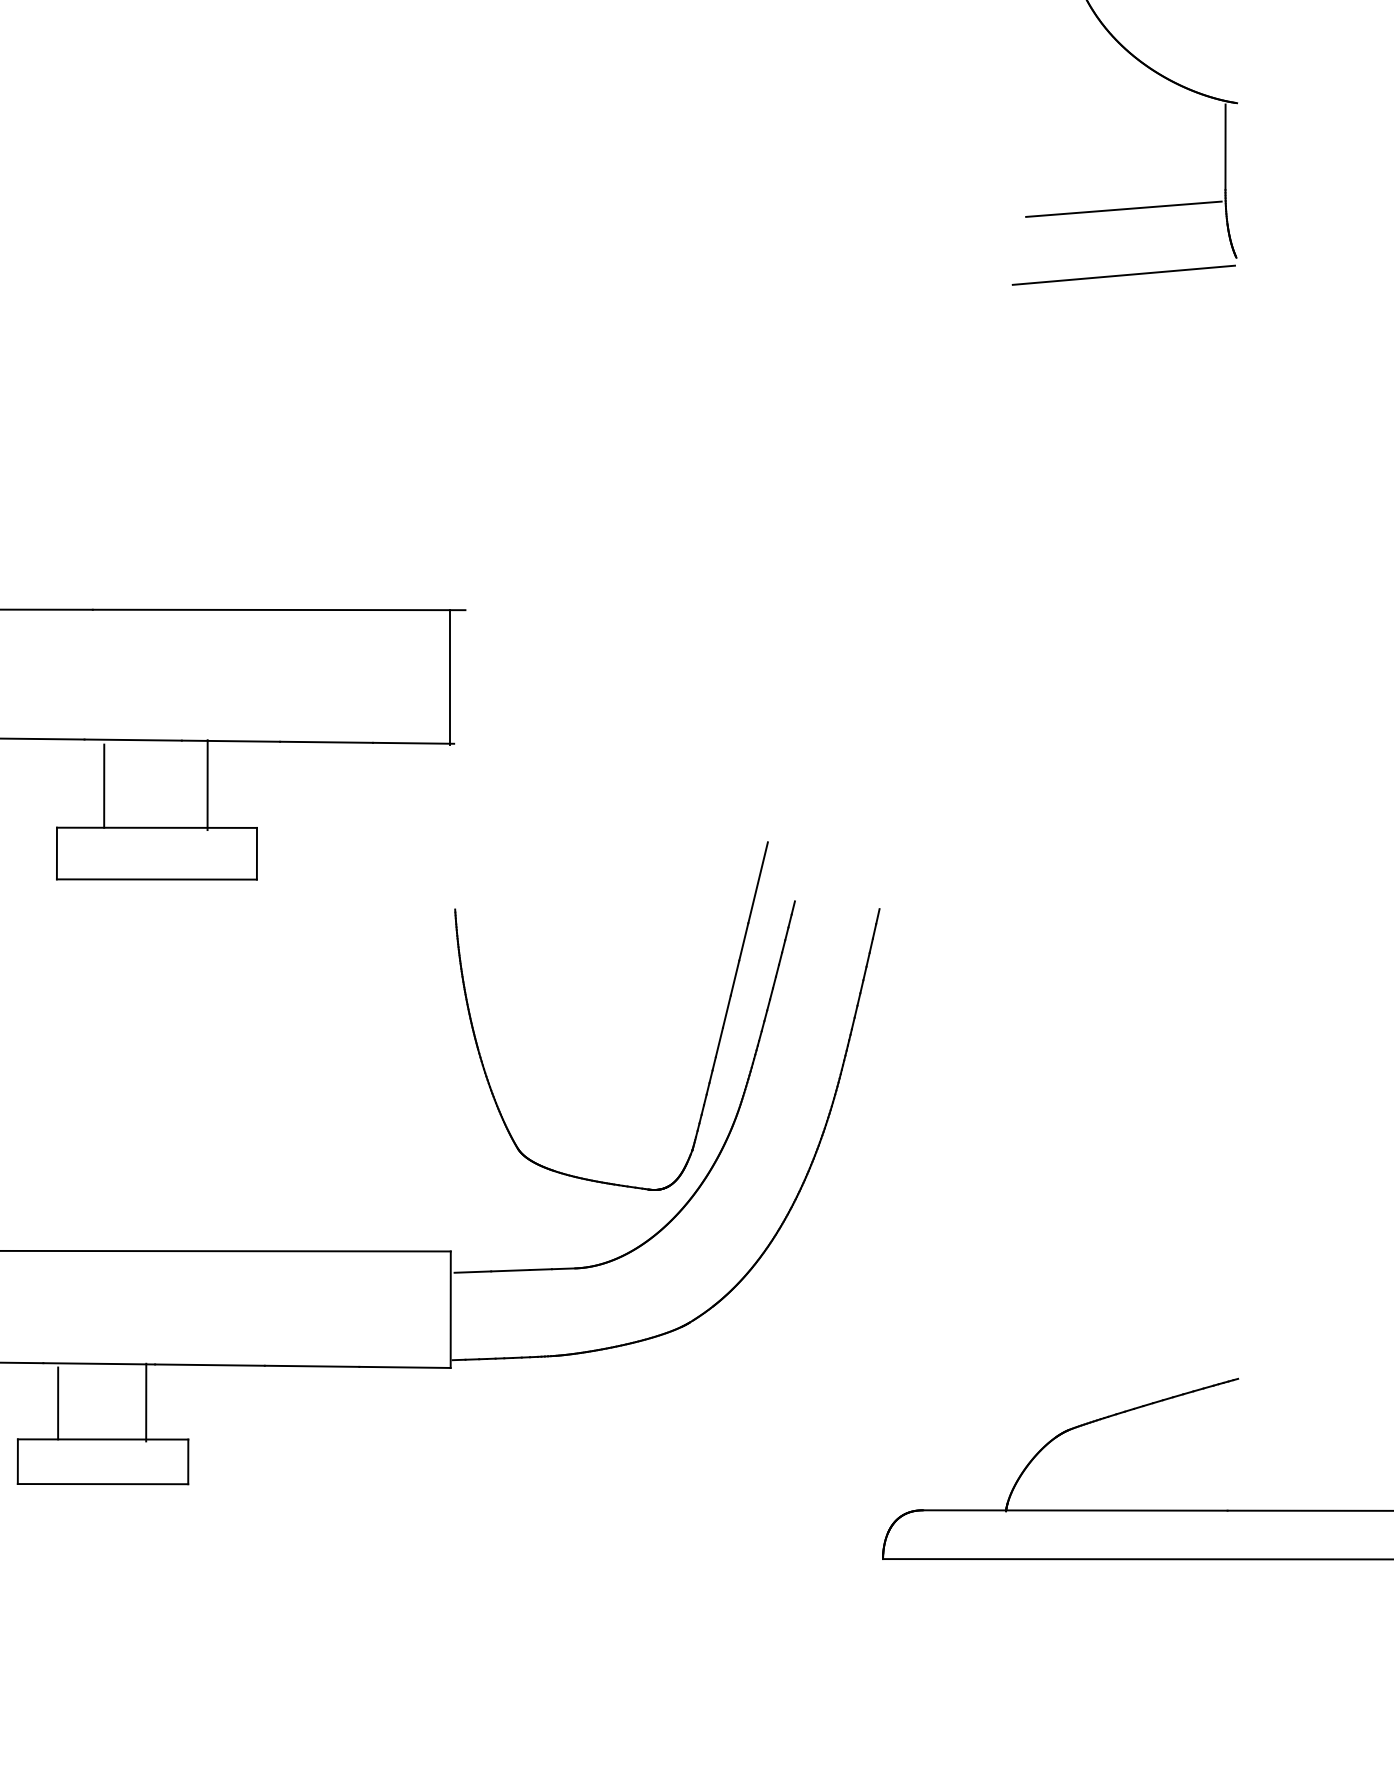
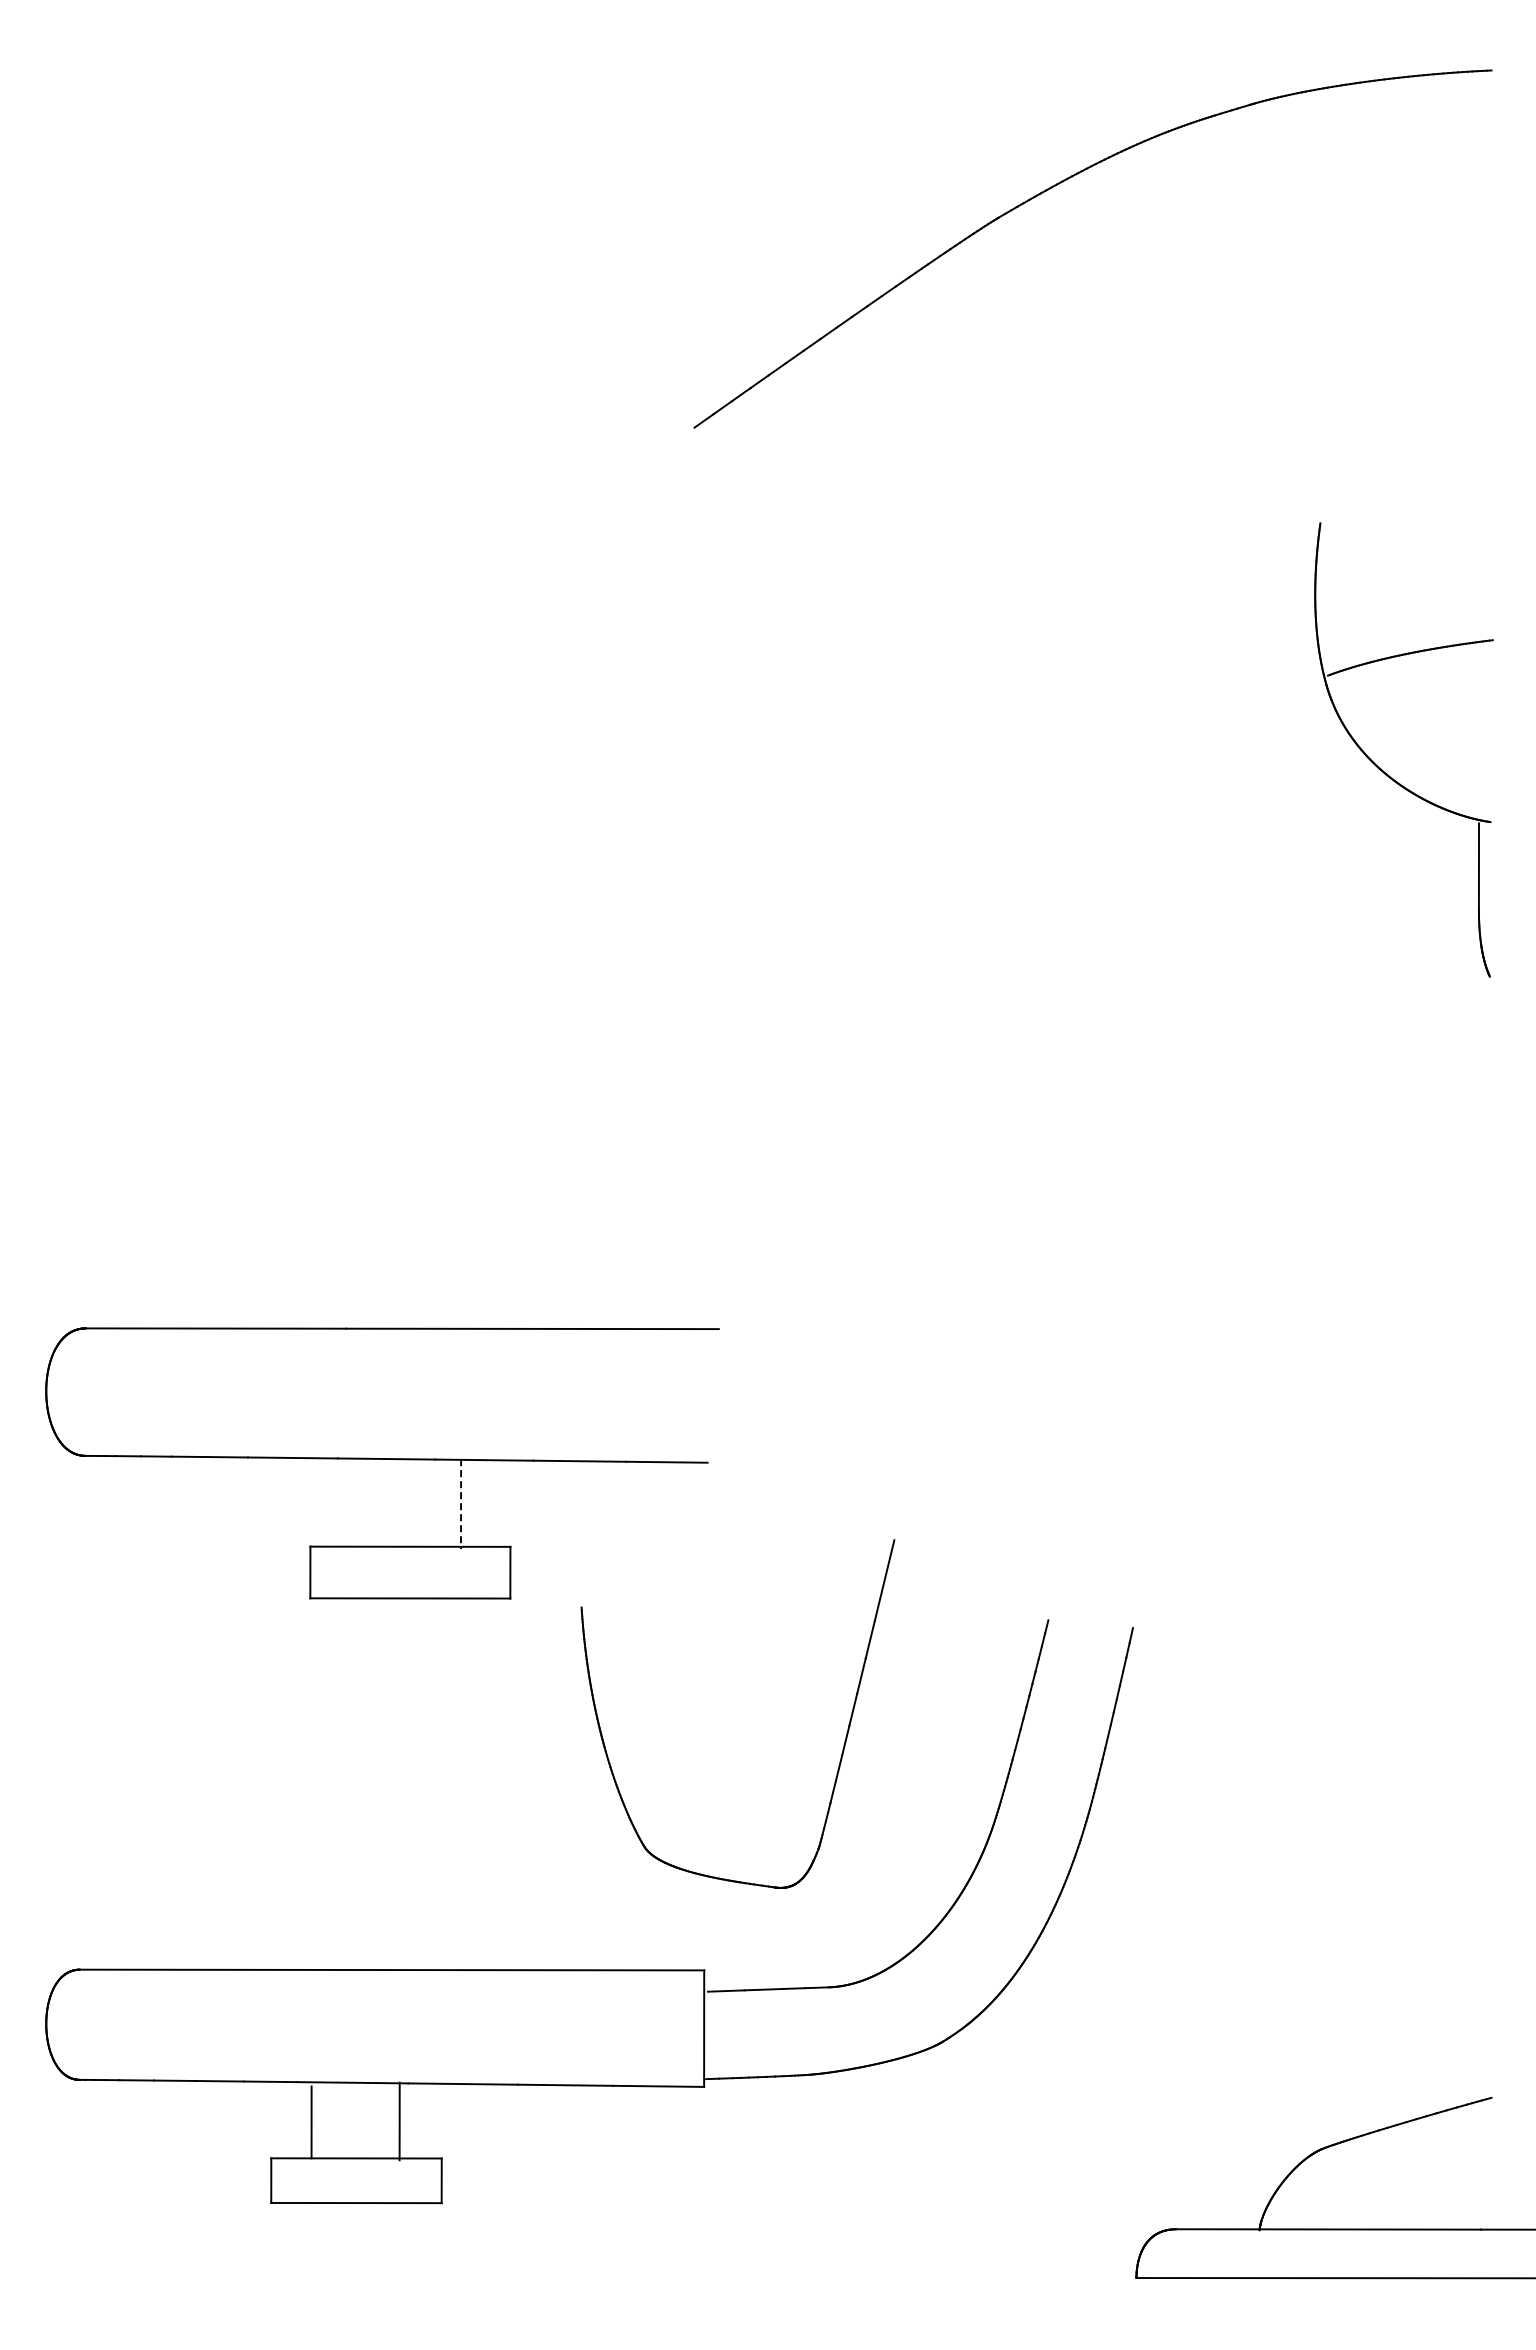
line: (1124, 208) -> (1377, 927), removed
line: (1124, 274) -> (1377, 993), removed
line: (450, 677) -> (703, 1396), removed
line: (104, 785) -> (357, 1504), removed
line: (208, 785) -> (461, 1504), solid -> dashed
part: (718, 1042) -> (844, 1740), moved

